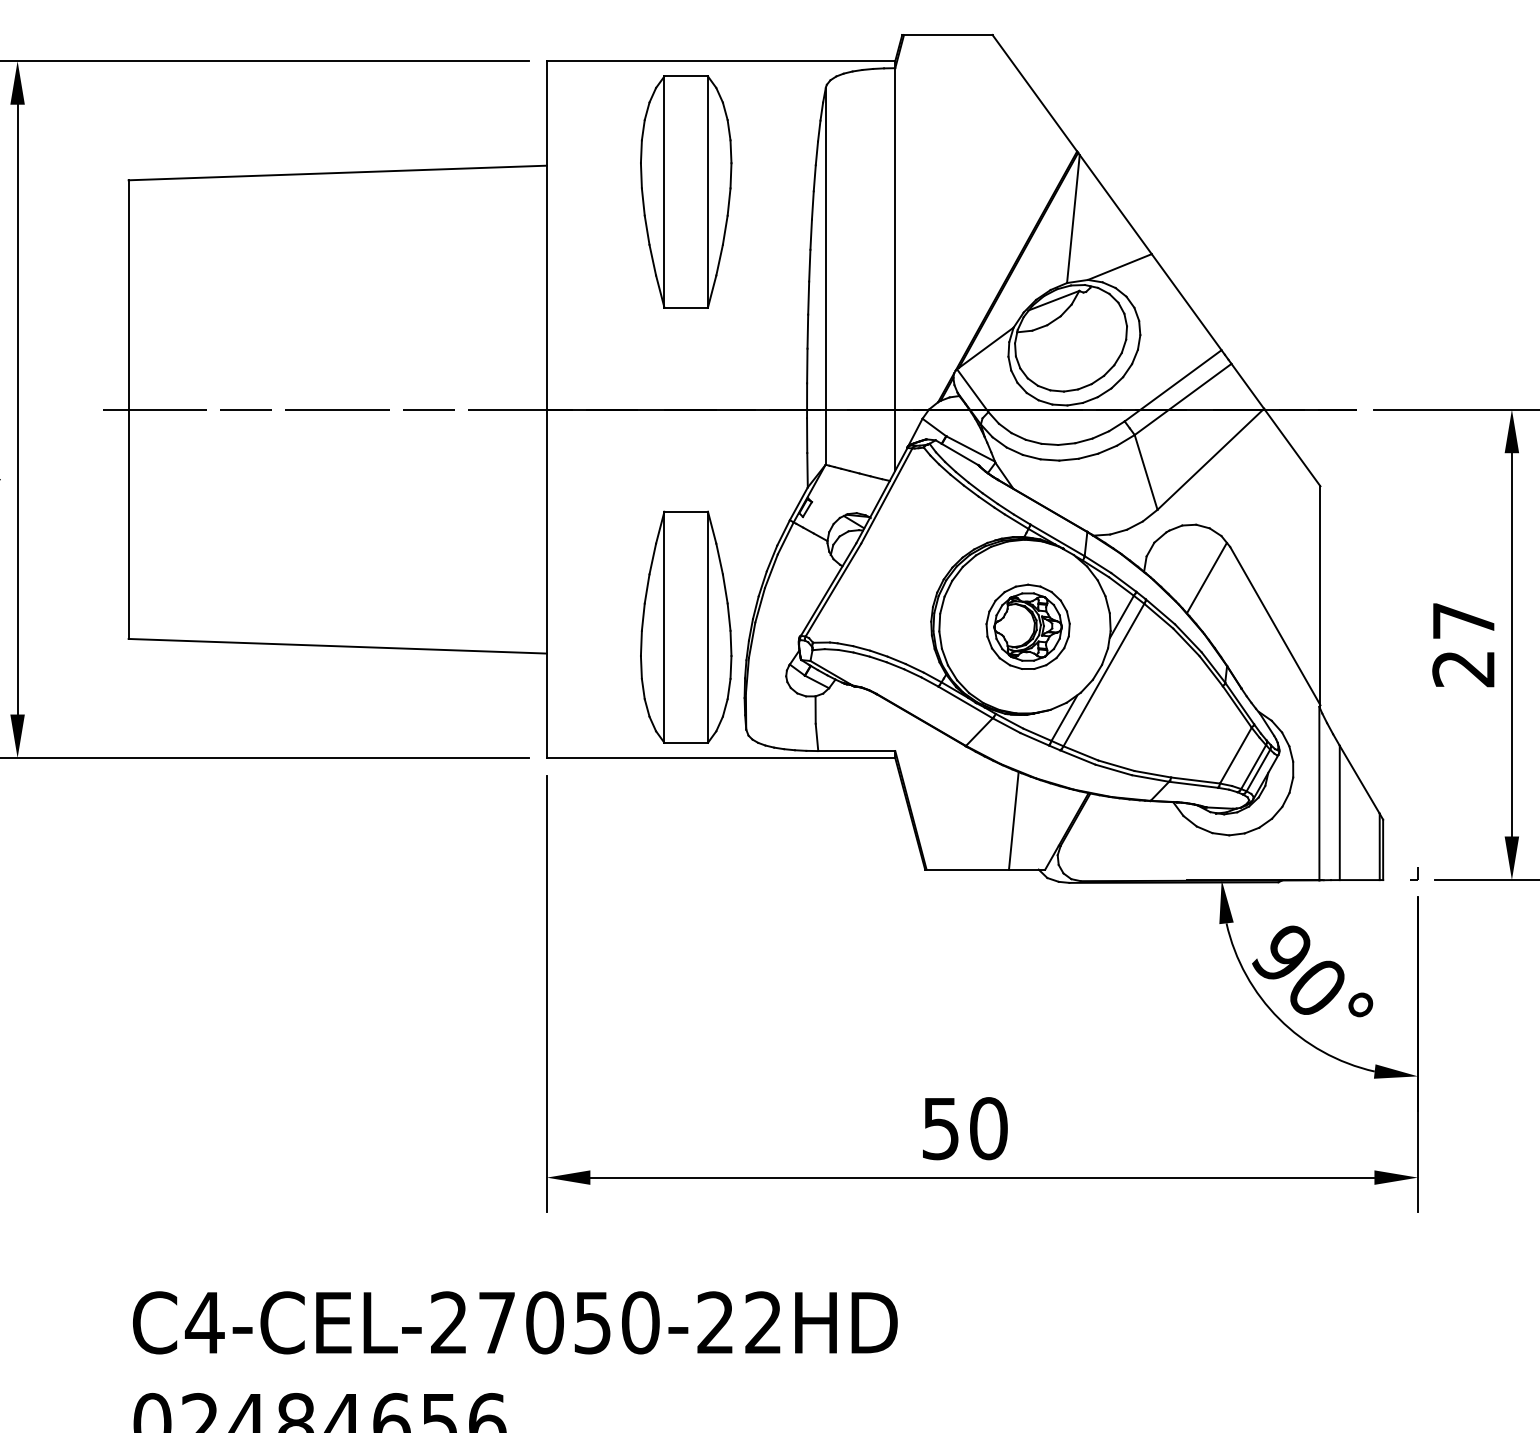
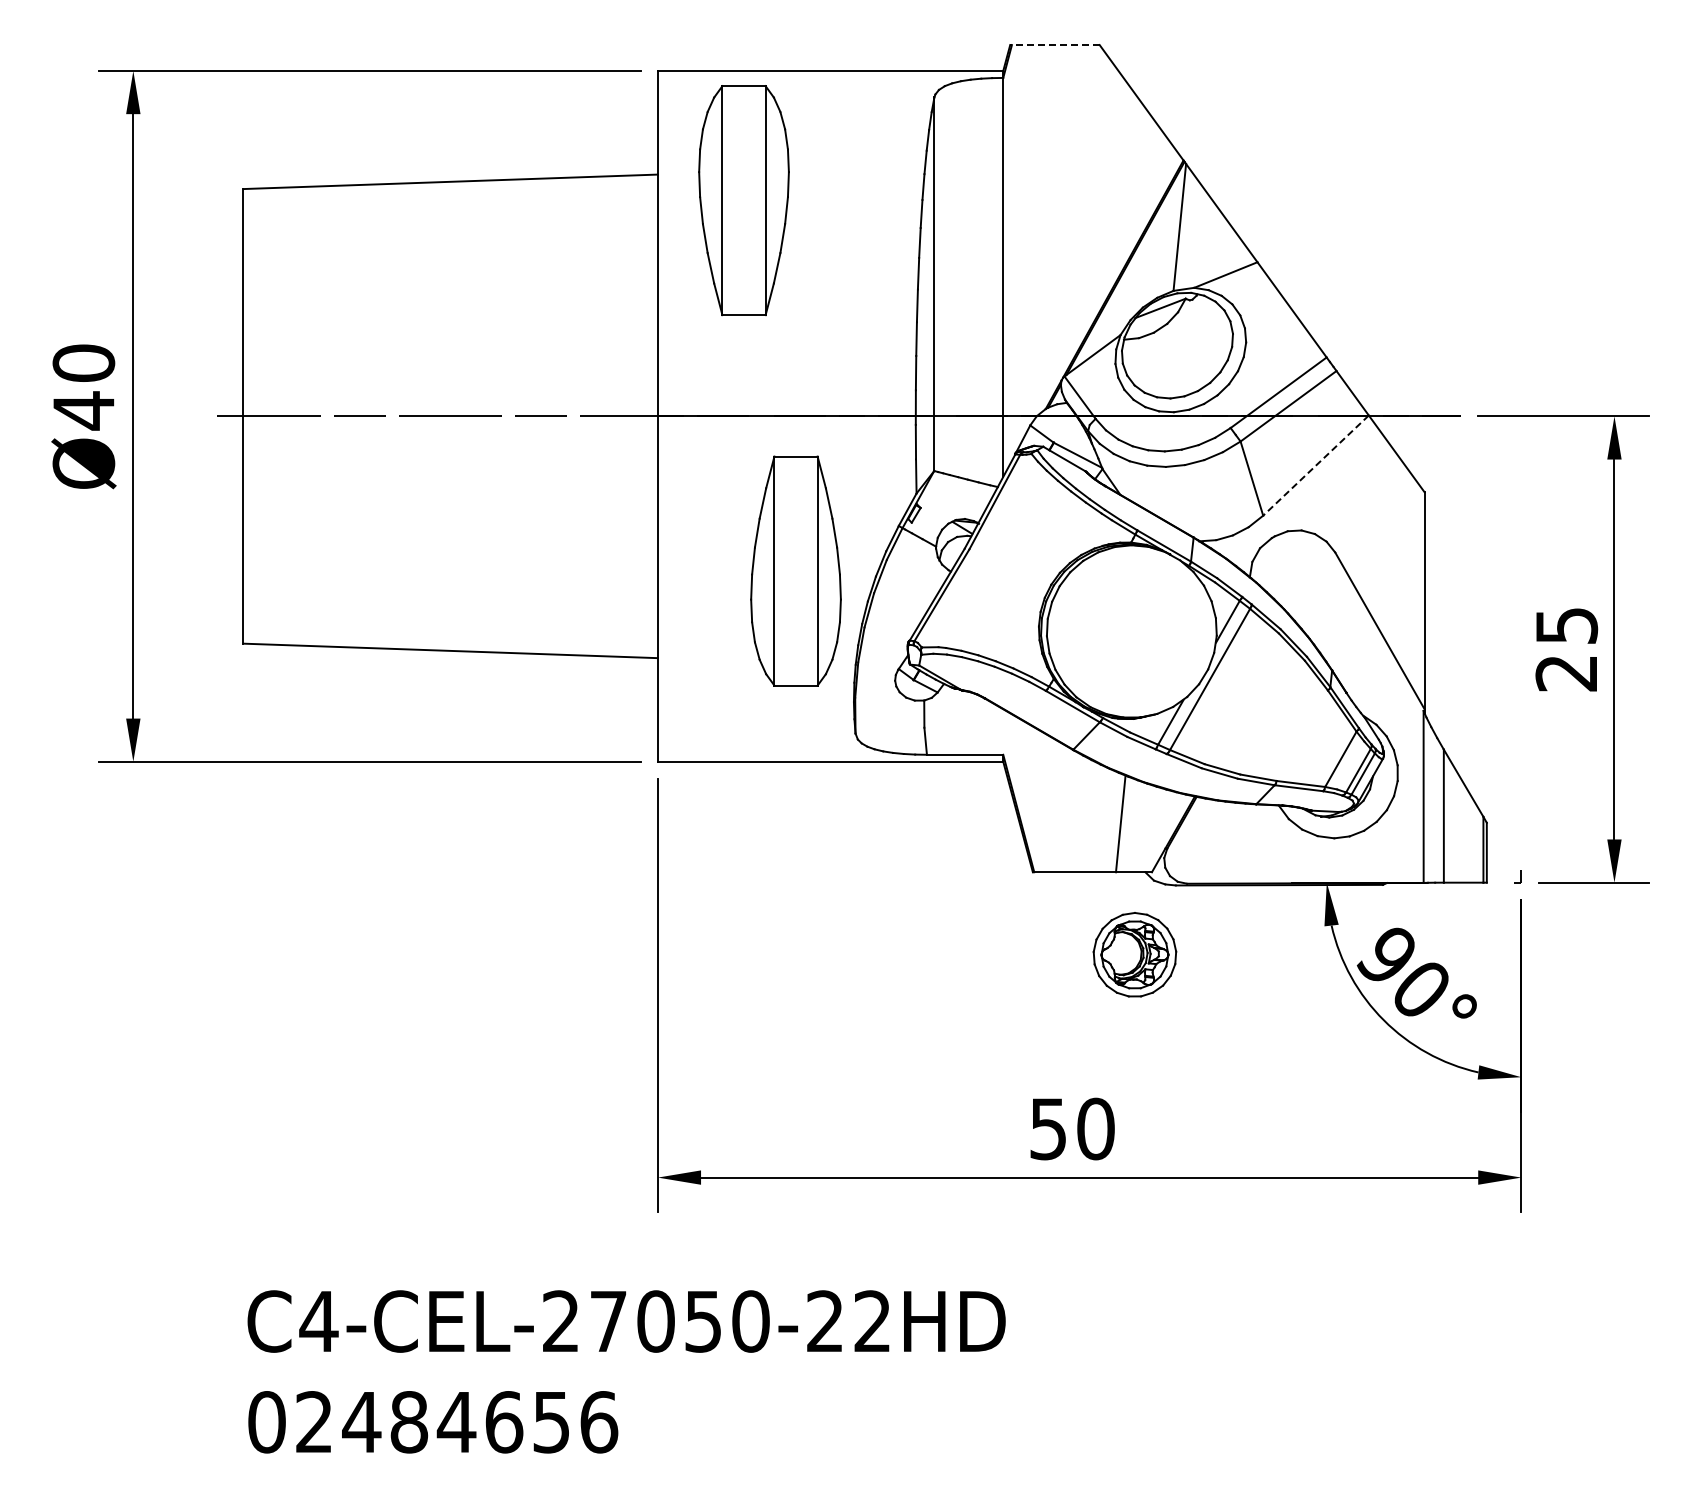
line: (946, 35) -> (1054, 45), solid -> dashed
part: (685, 191) -> (743, 200), moved
line: (1211, 459) -> (1316, 465), solid -> dashed
line: (1206, 578) -> (1311, 583), removed
text: (1464, 620) -> (1567, 625), 27 -> 25
part: (685, 626) -> (795, 570), moved
part: (1027, 626) -> (1134, 954), moved

